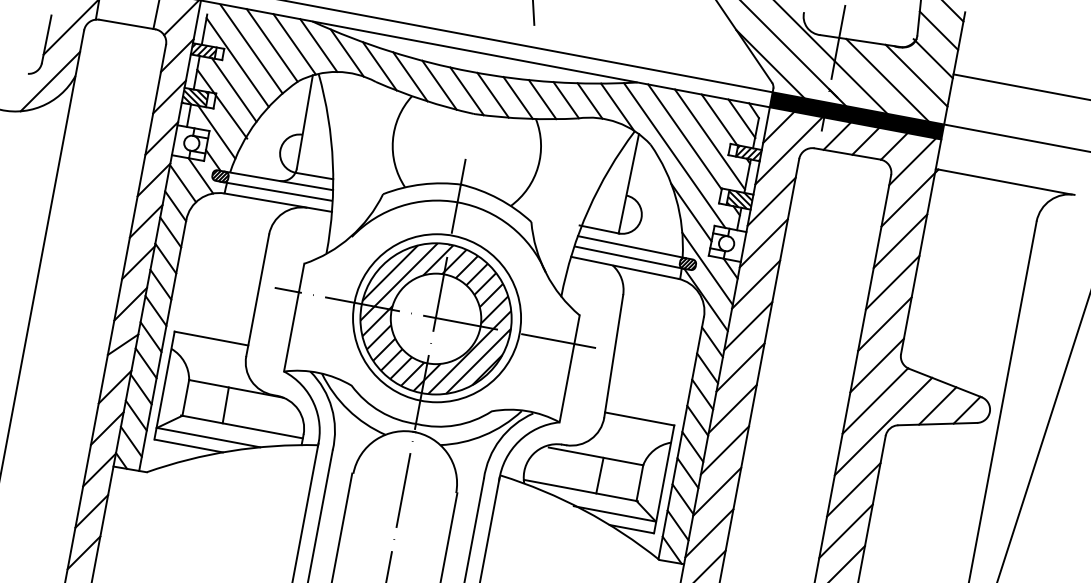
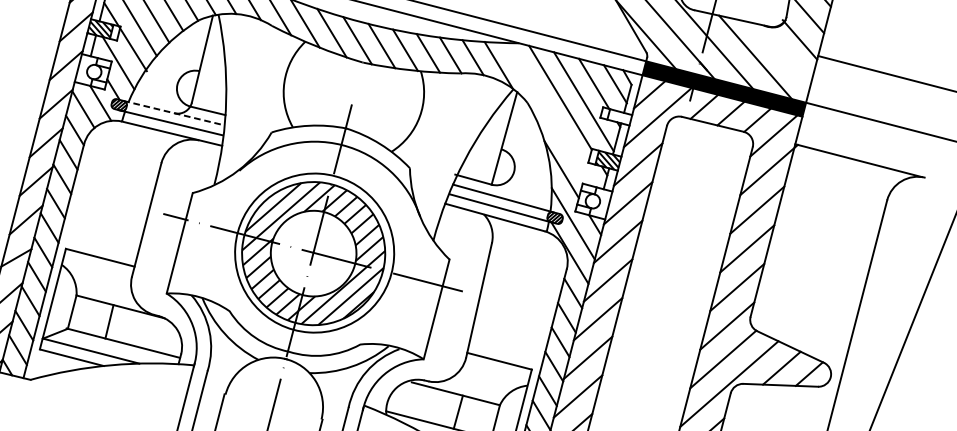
line: (916, 75) -> (783, 54), removed
hatch: (748, 153) -> (619, 117), removed
line: (674, 155) -> (549, 114), removed
line: (279, 180) -> (174, 112), solid -> dashed

